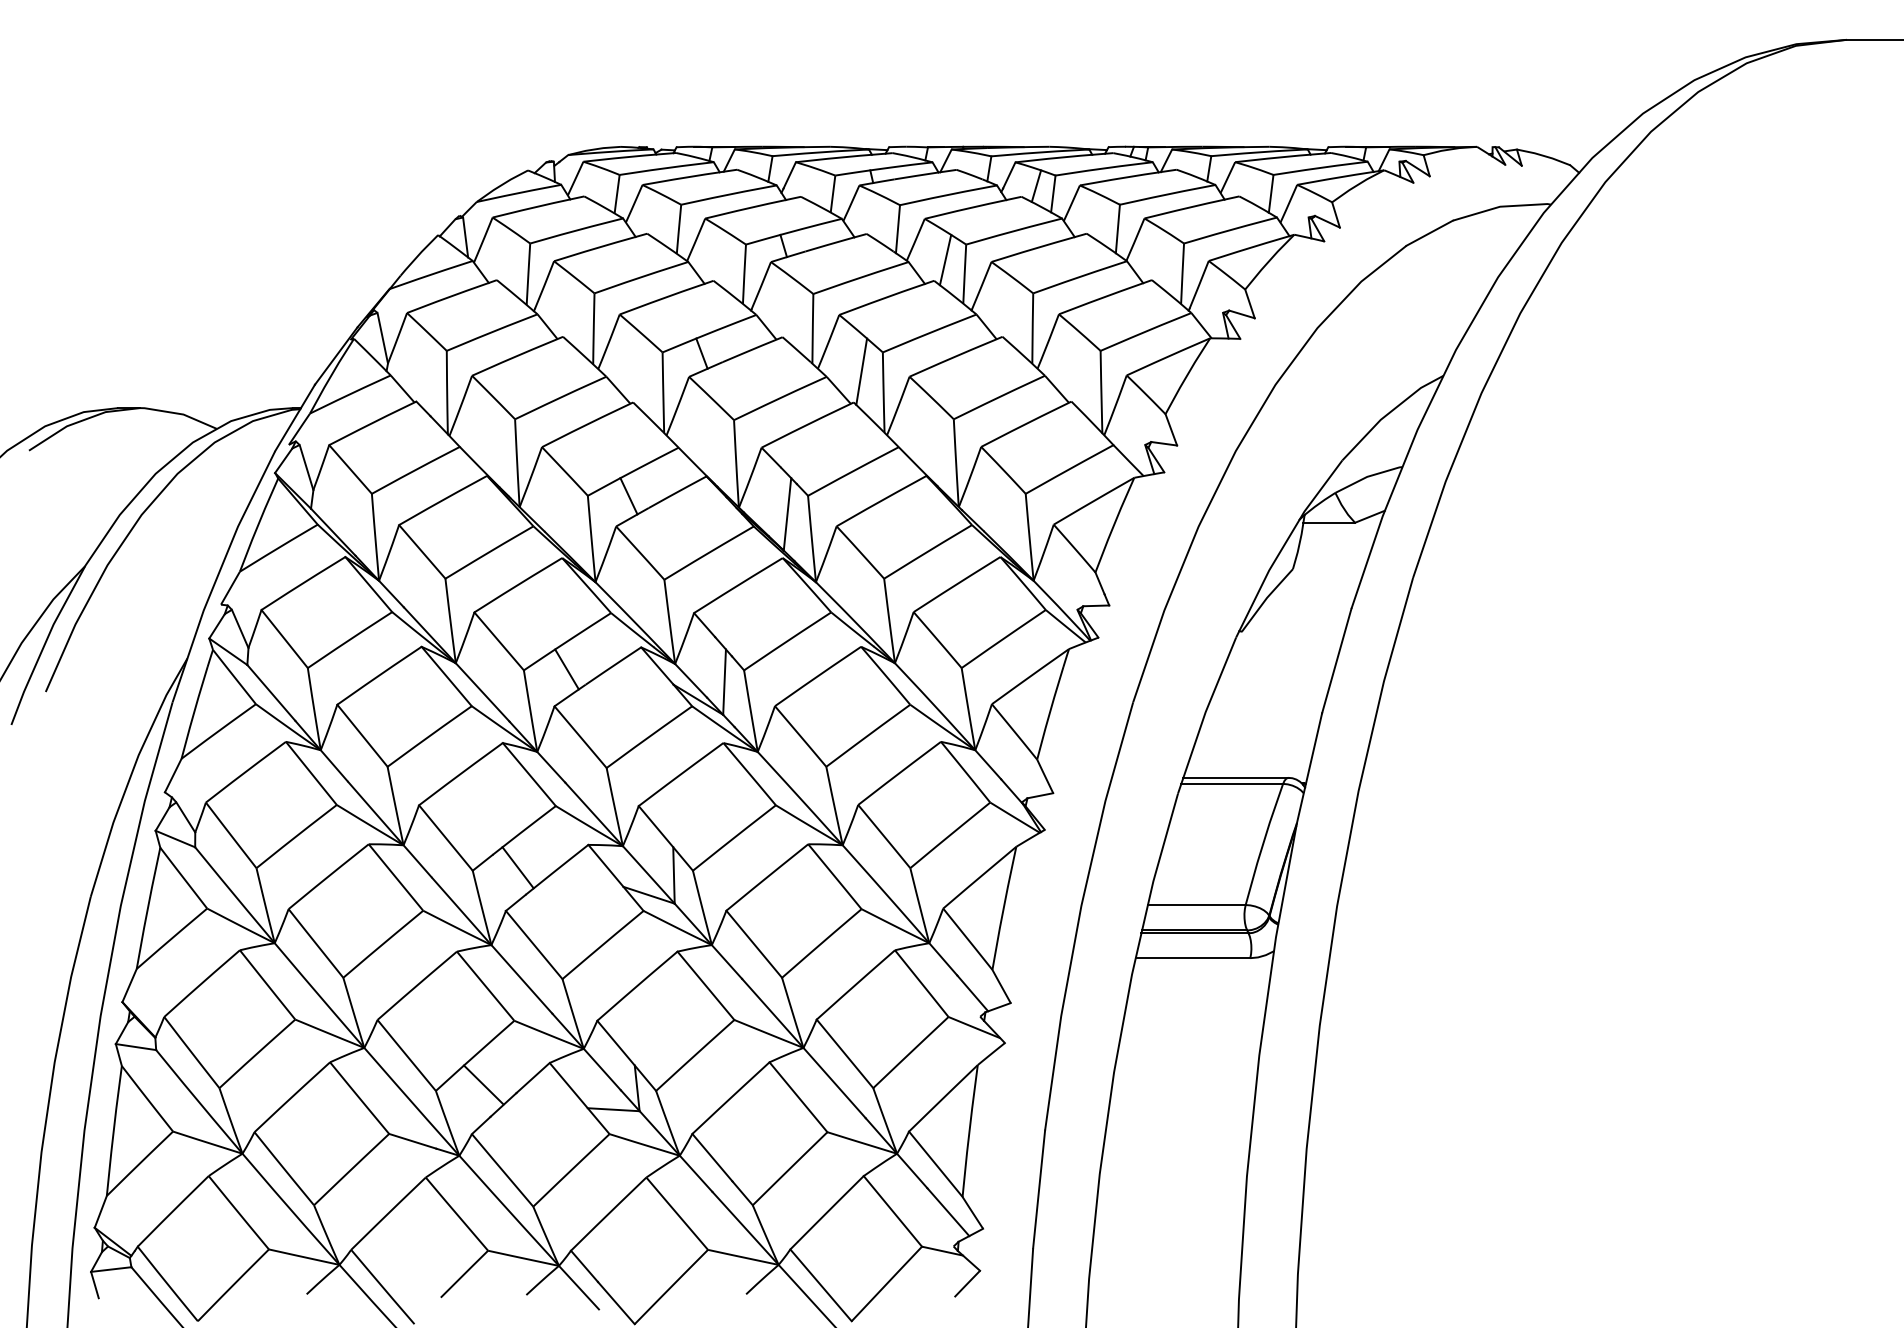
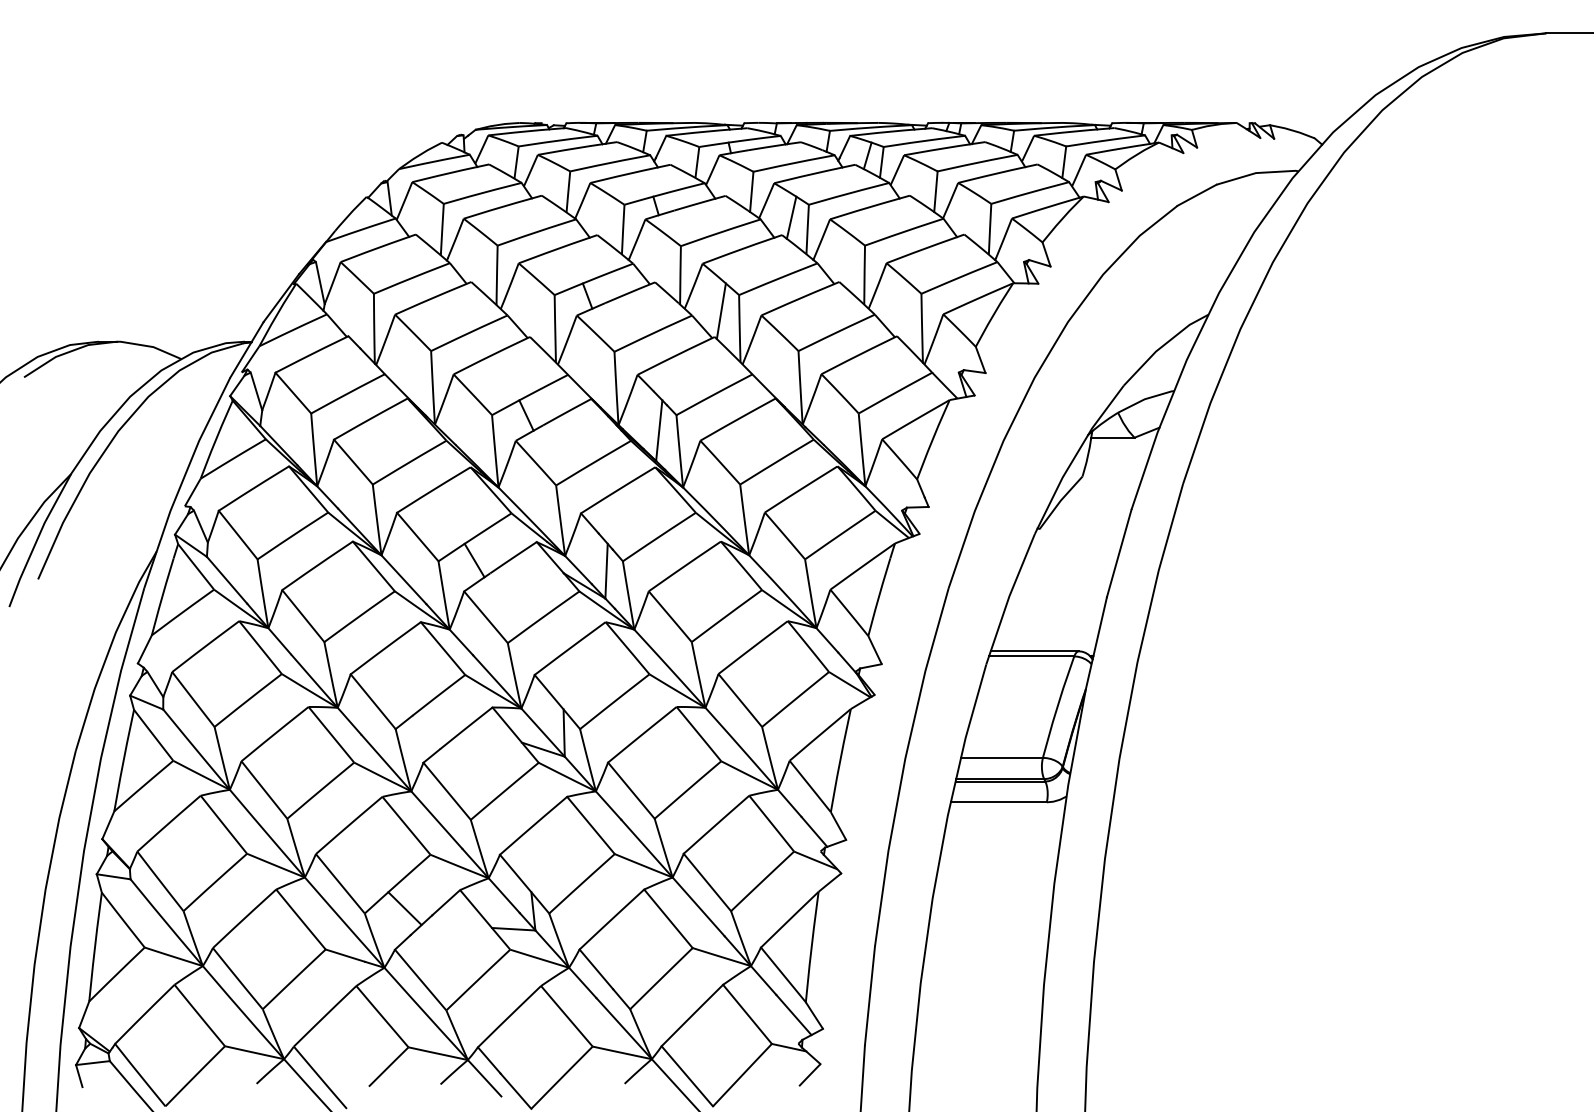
line: (517, 867) -> (433, 726), removed

